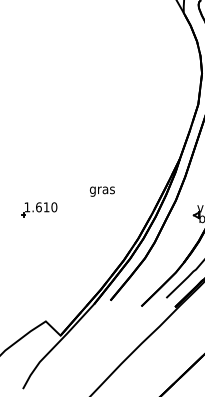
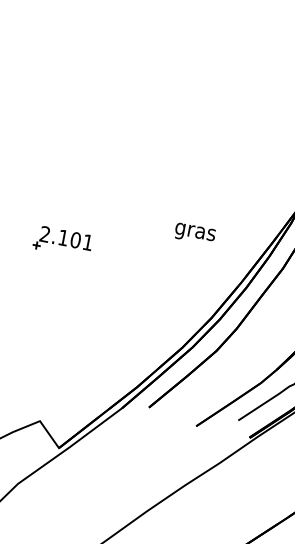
text: (102, 191) -> (195, 233), moved
text: (40, 207) -> (65, 238), 1.610 -> 2.101

